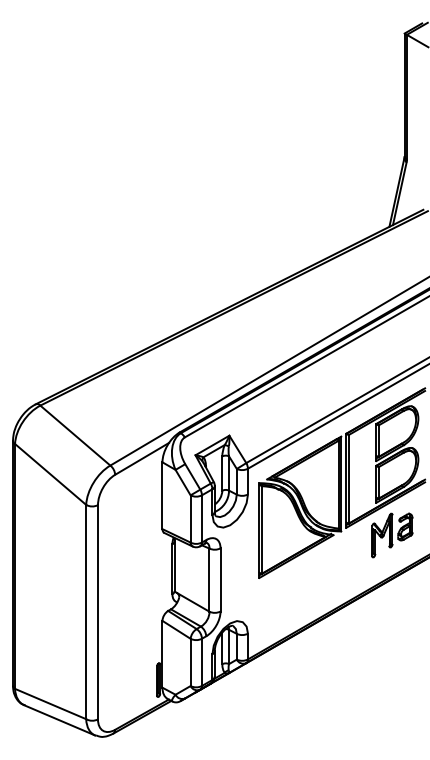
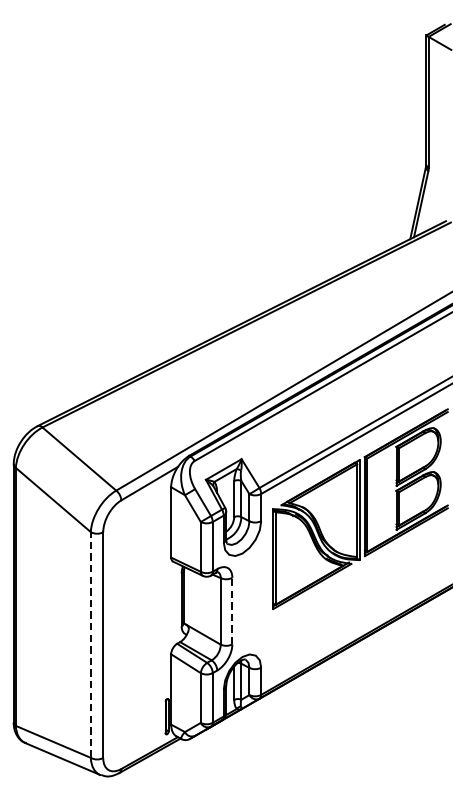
part: (392, 535) -> (413, 564), removed
line: (220, 579) -> (232, 610), solid -> dashed
line: (86, 611) -> (91, 644), solid -> dashed

